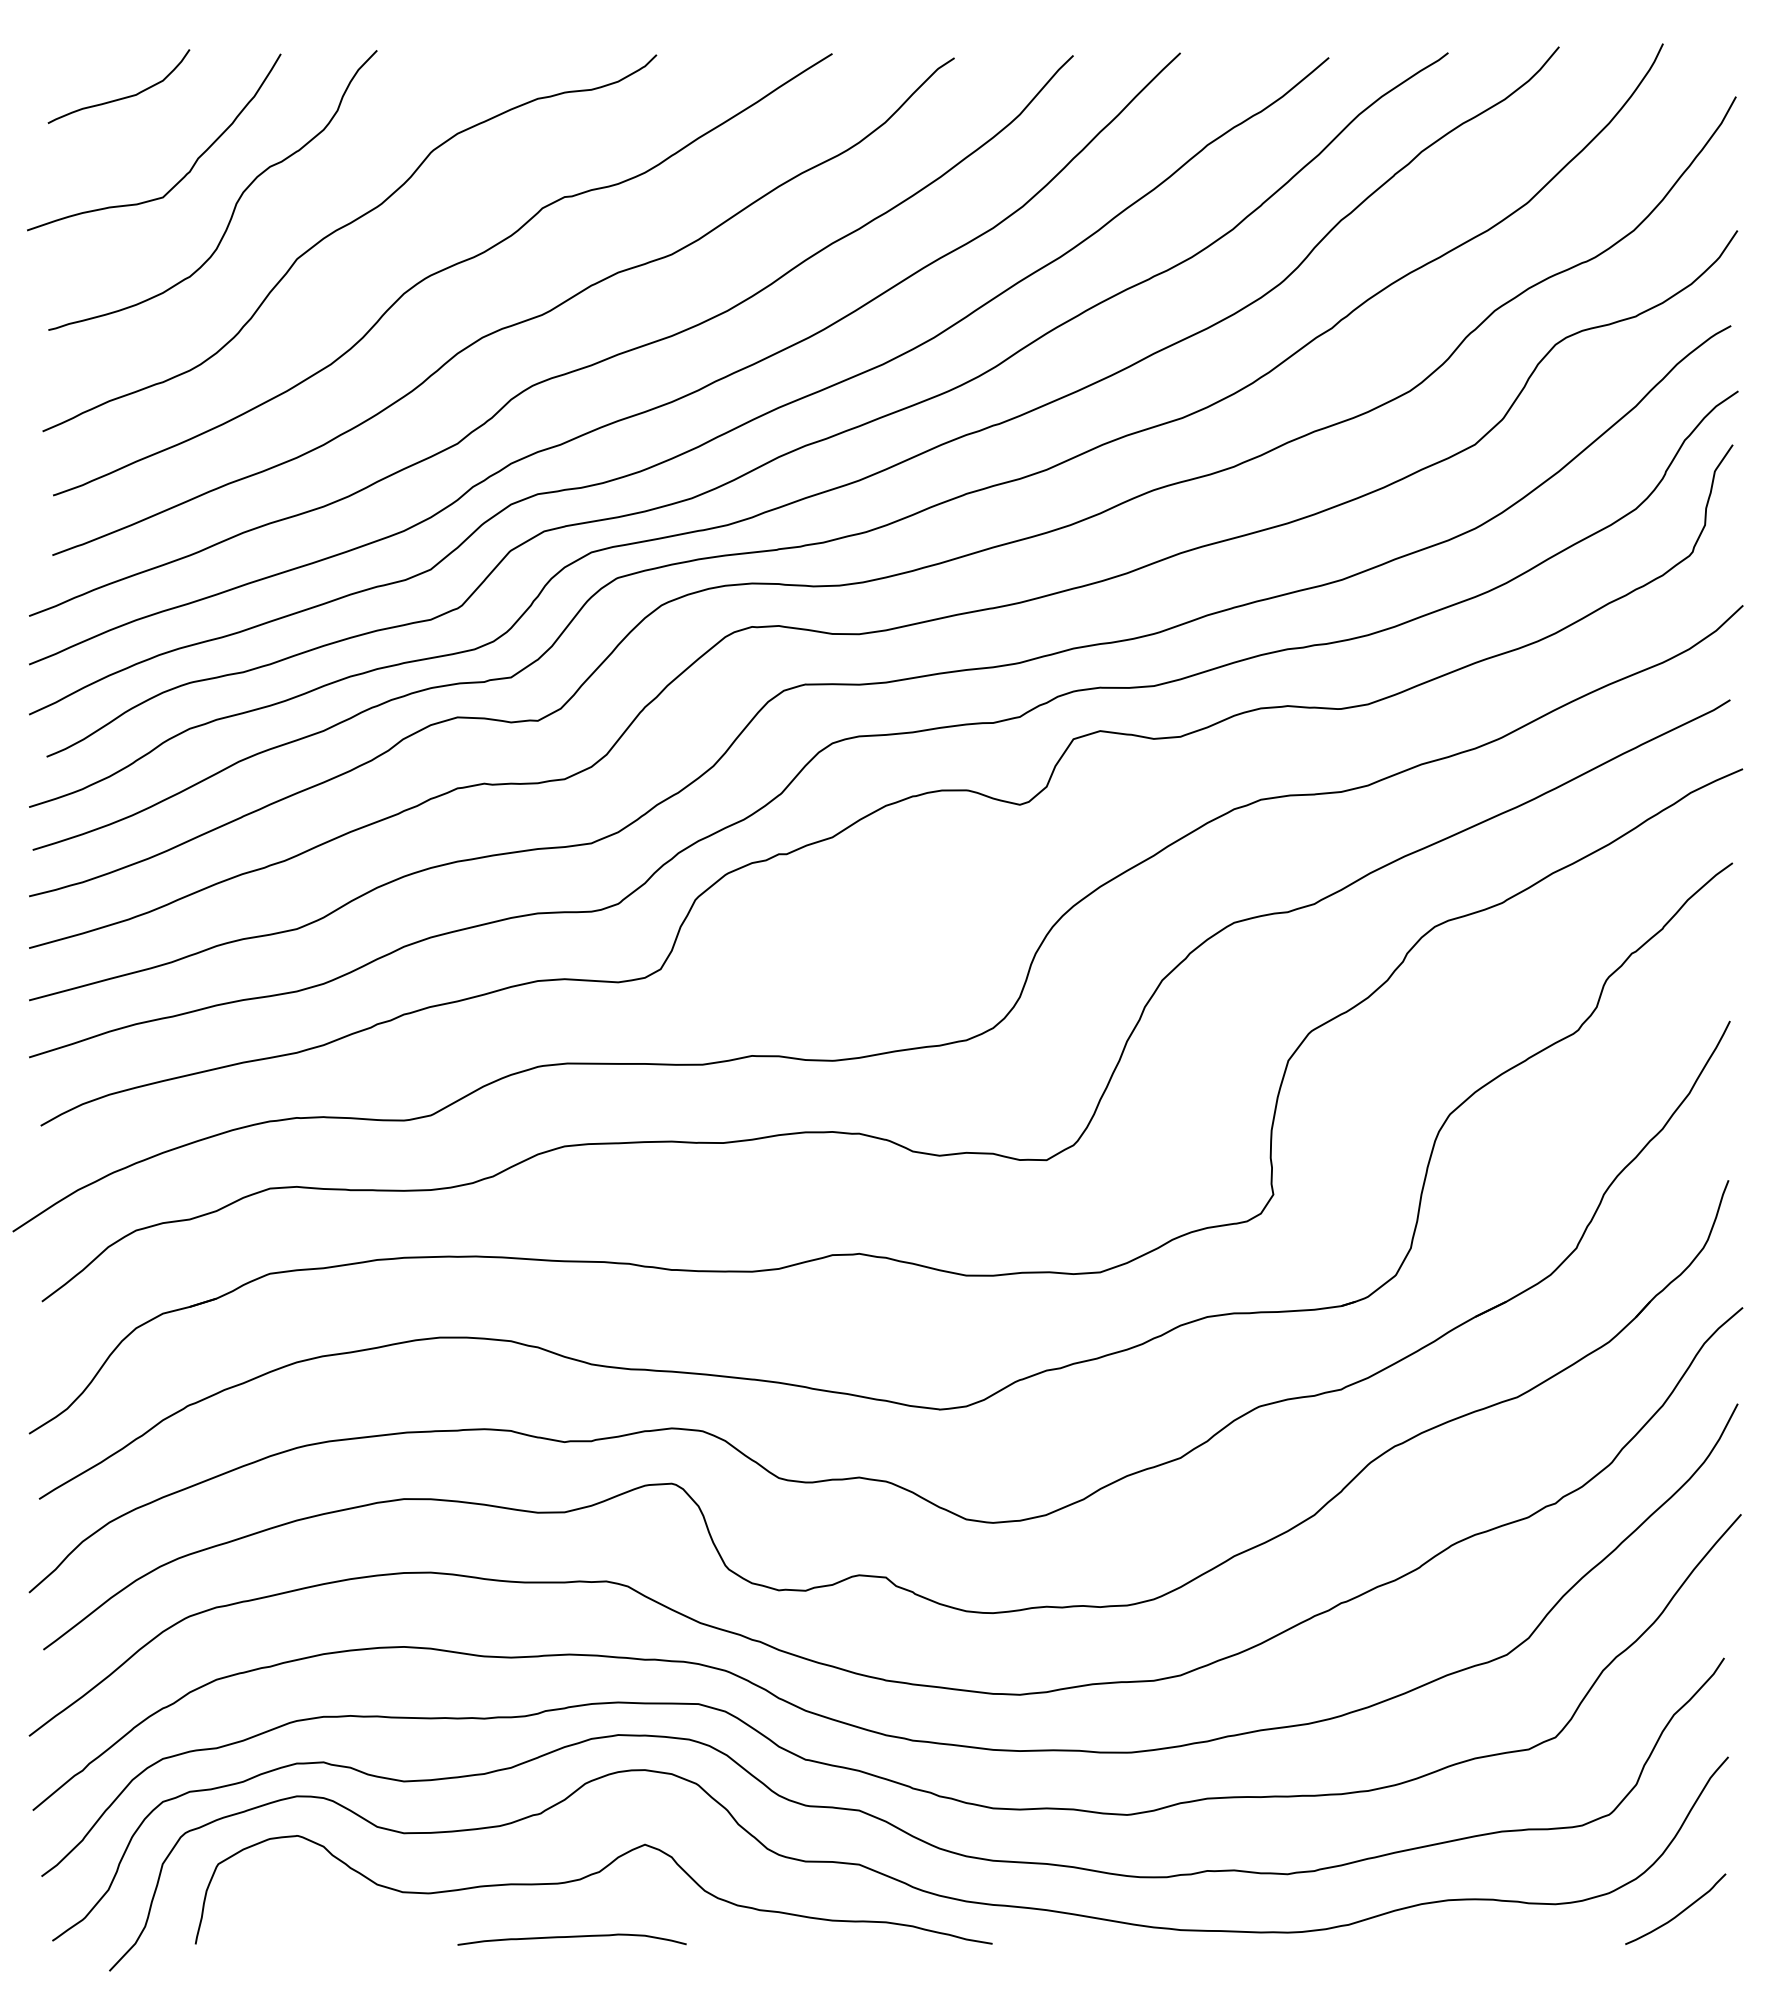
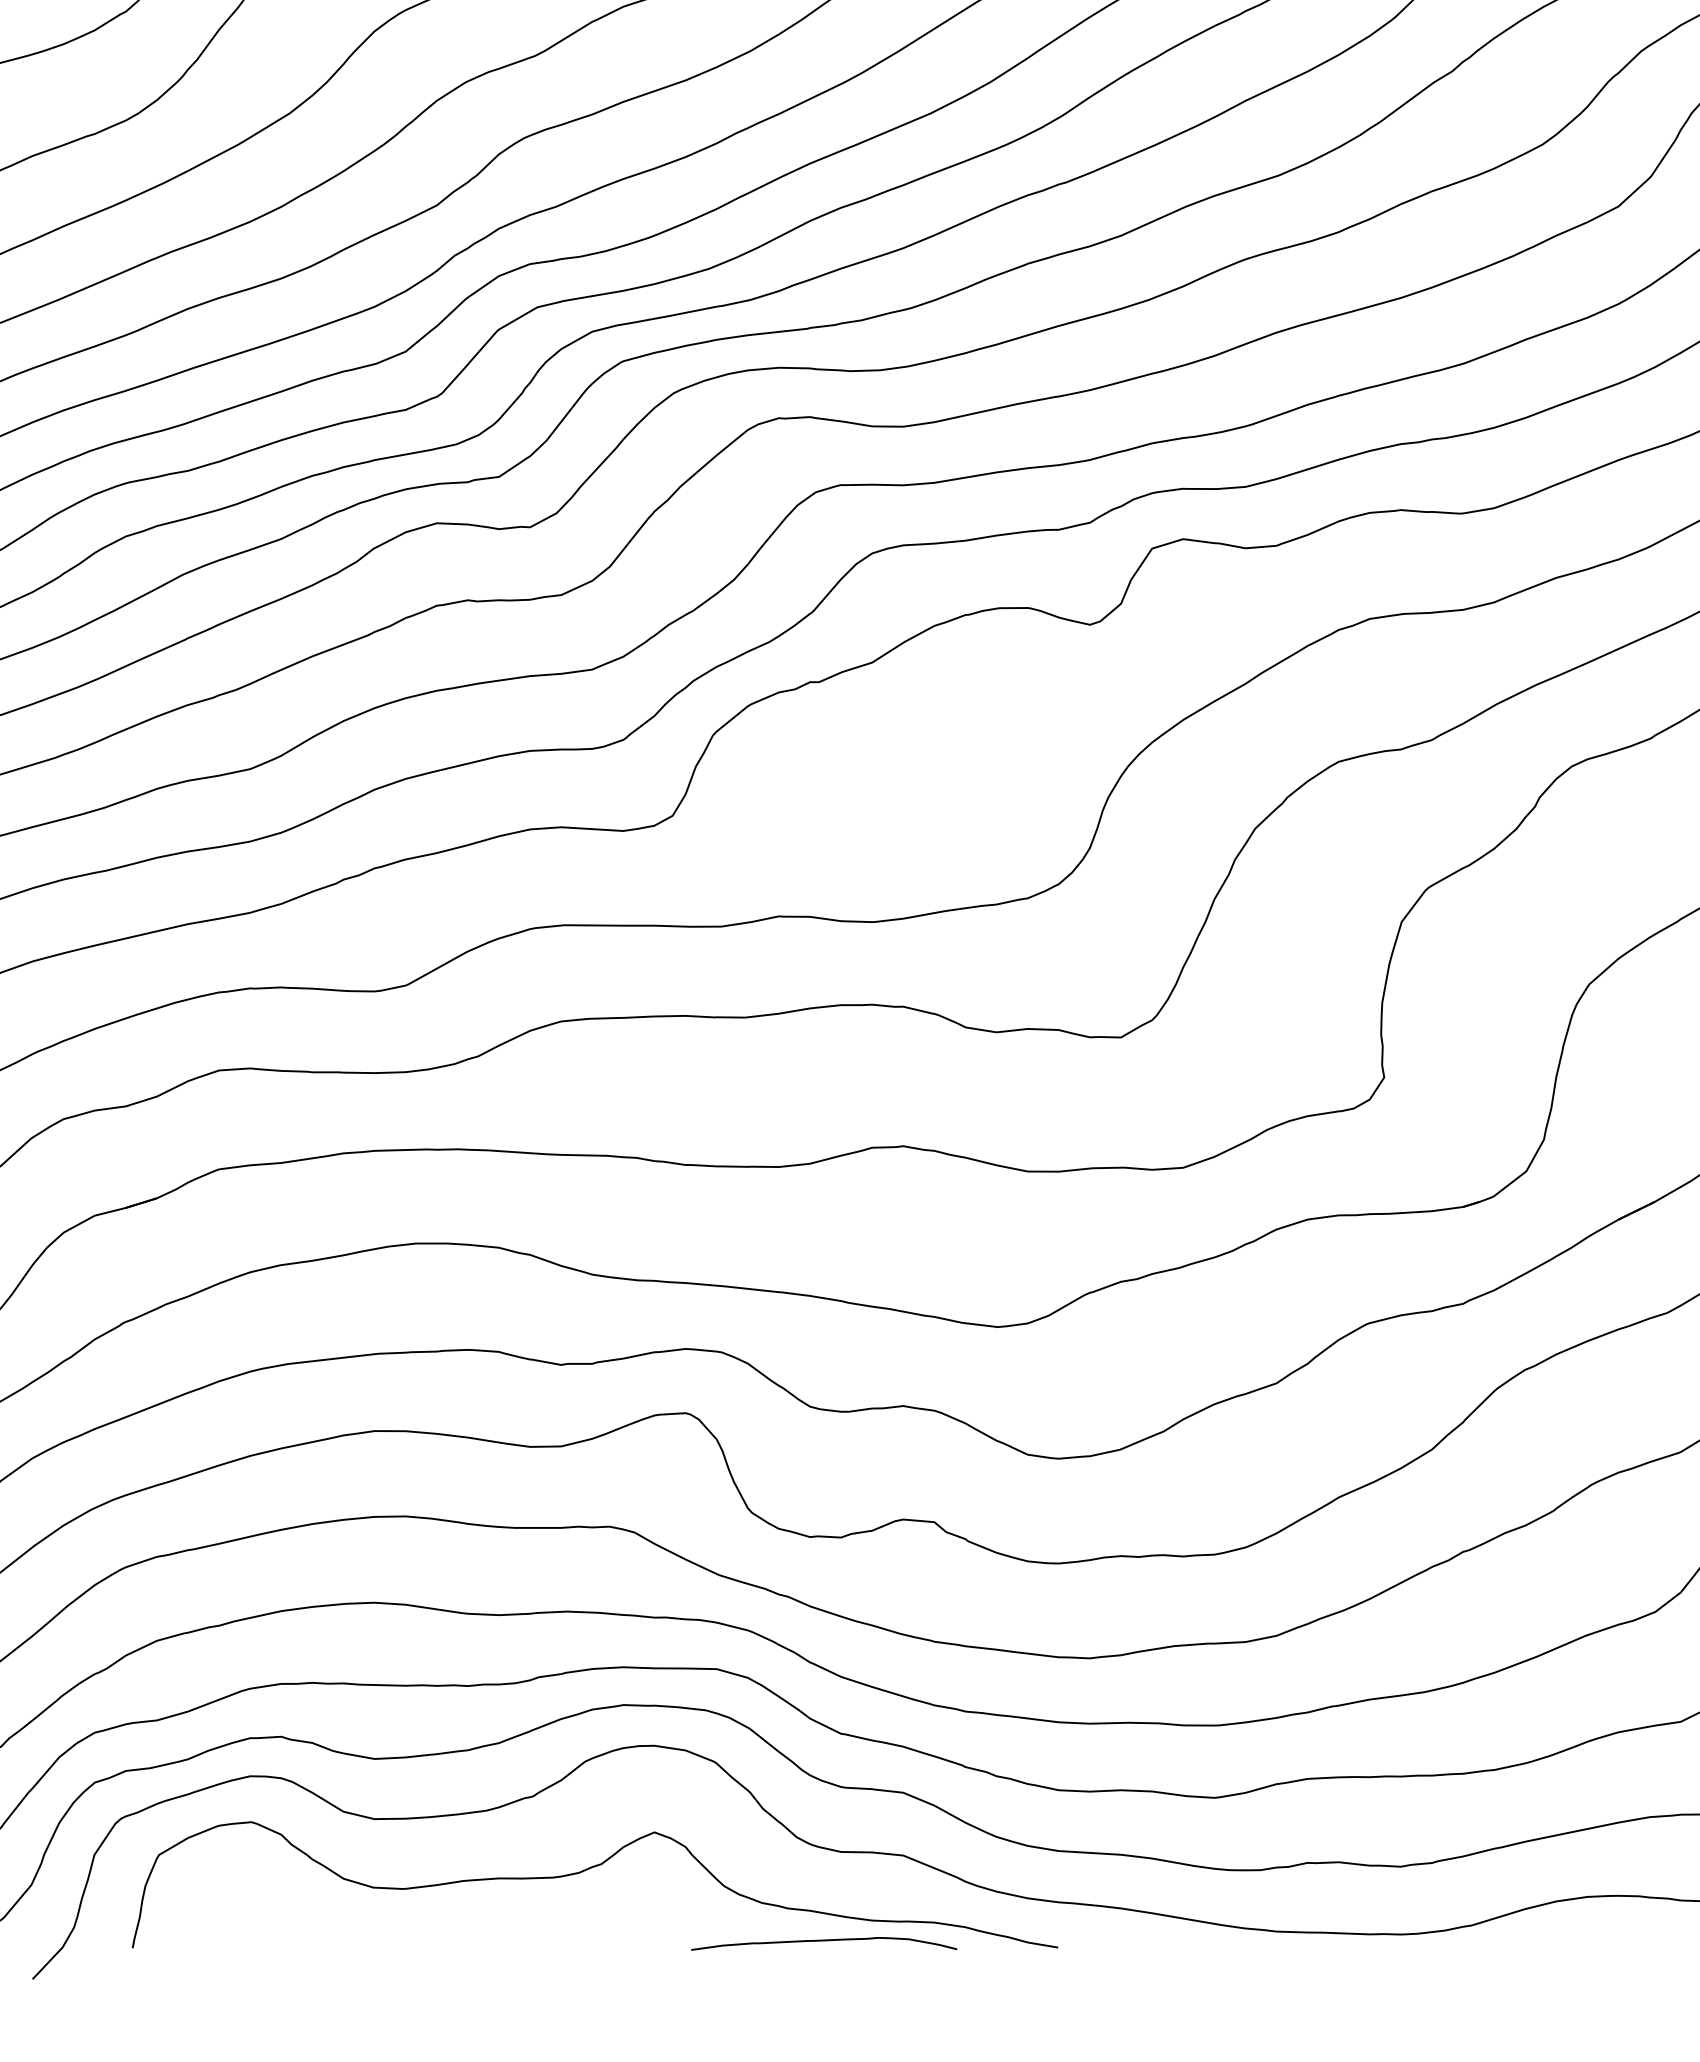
curve: (571, 1937) -> (823, 1941), moved

